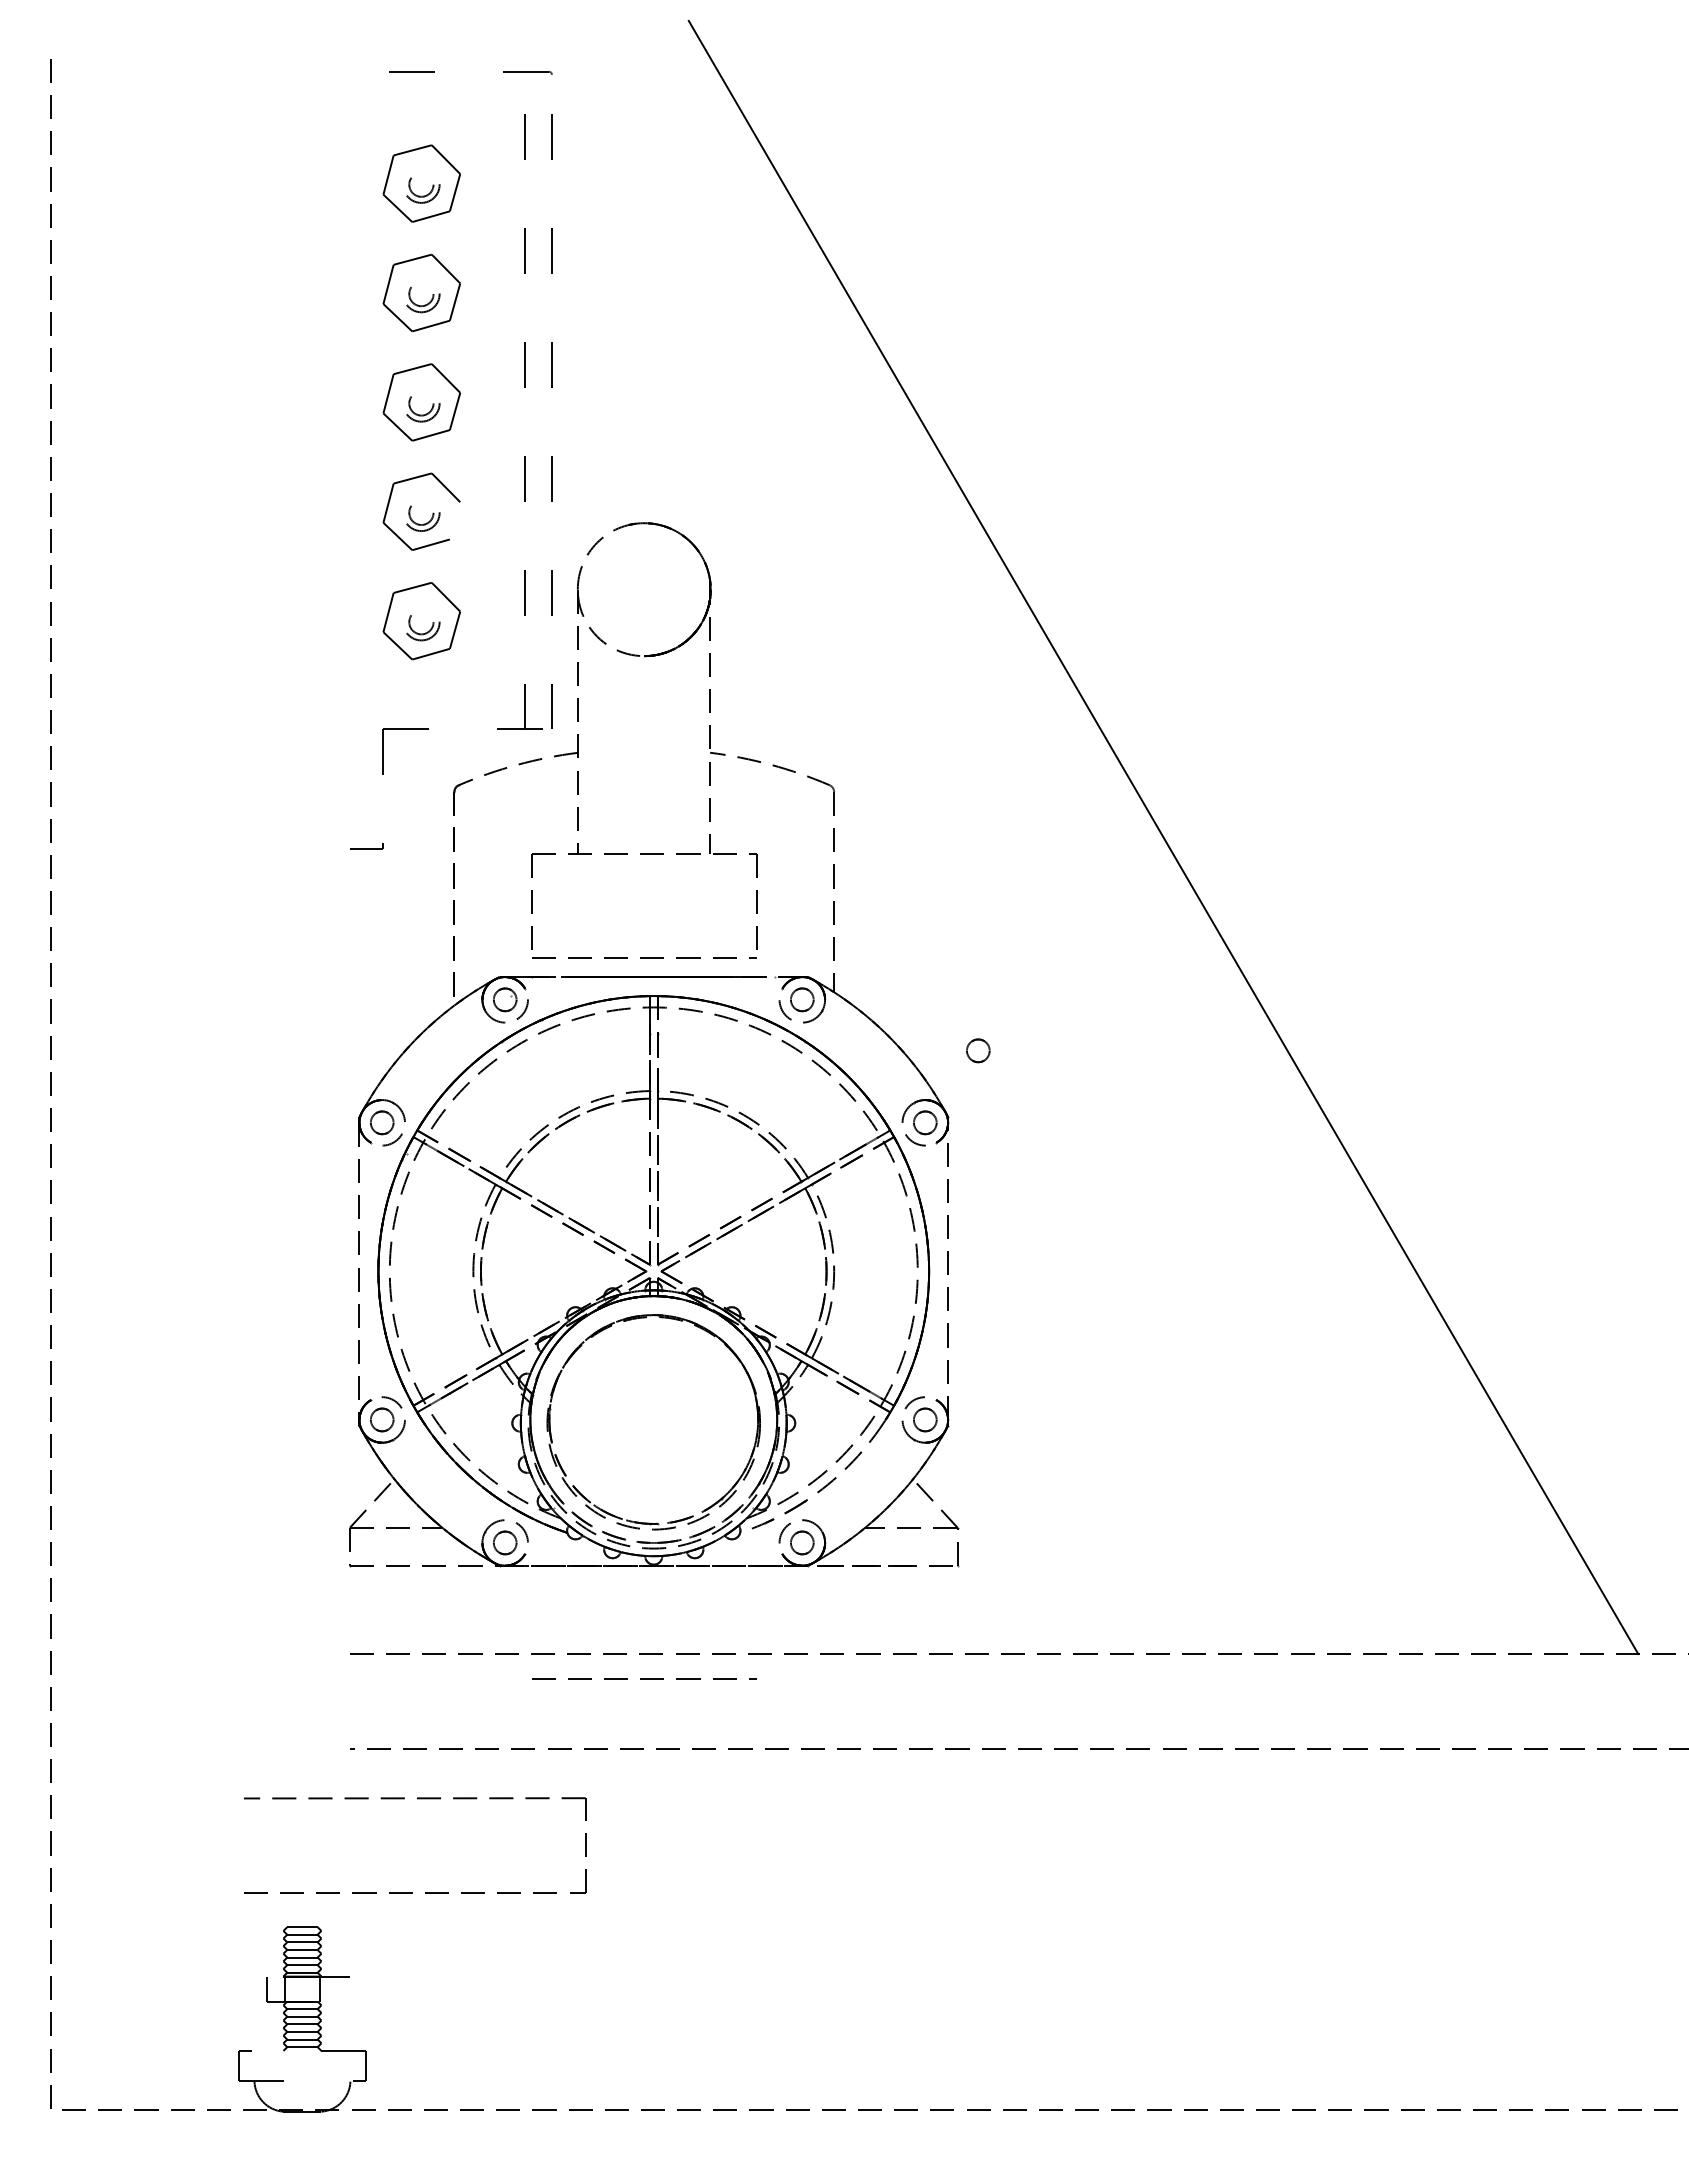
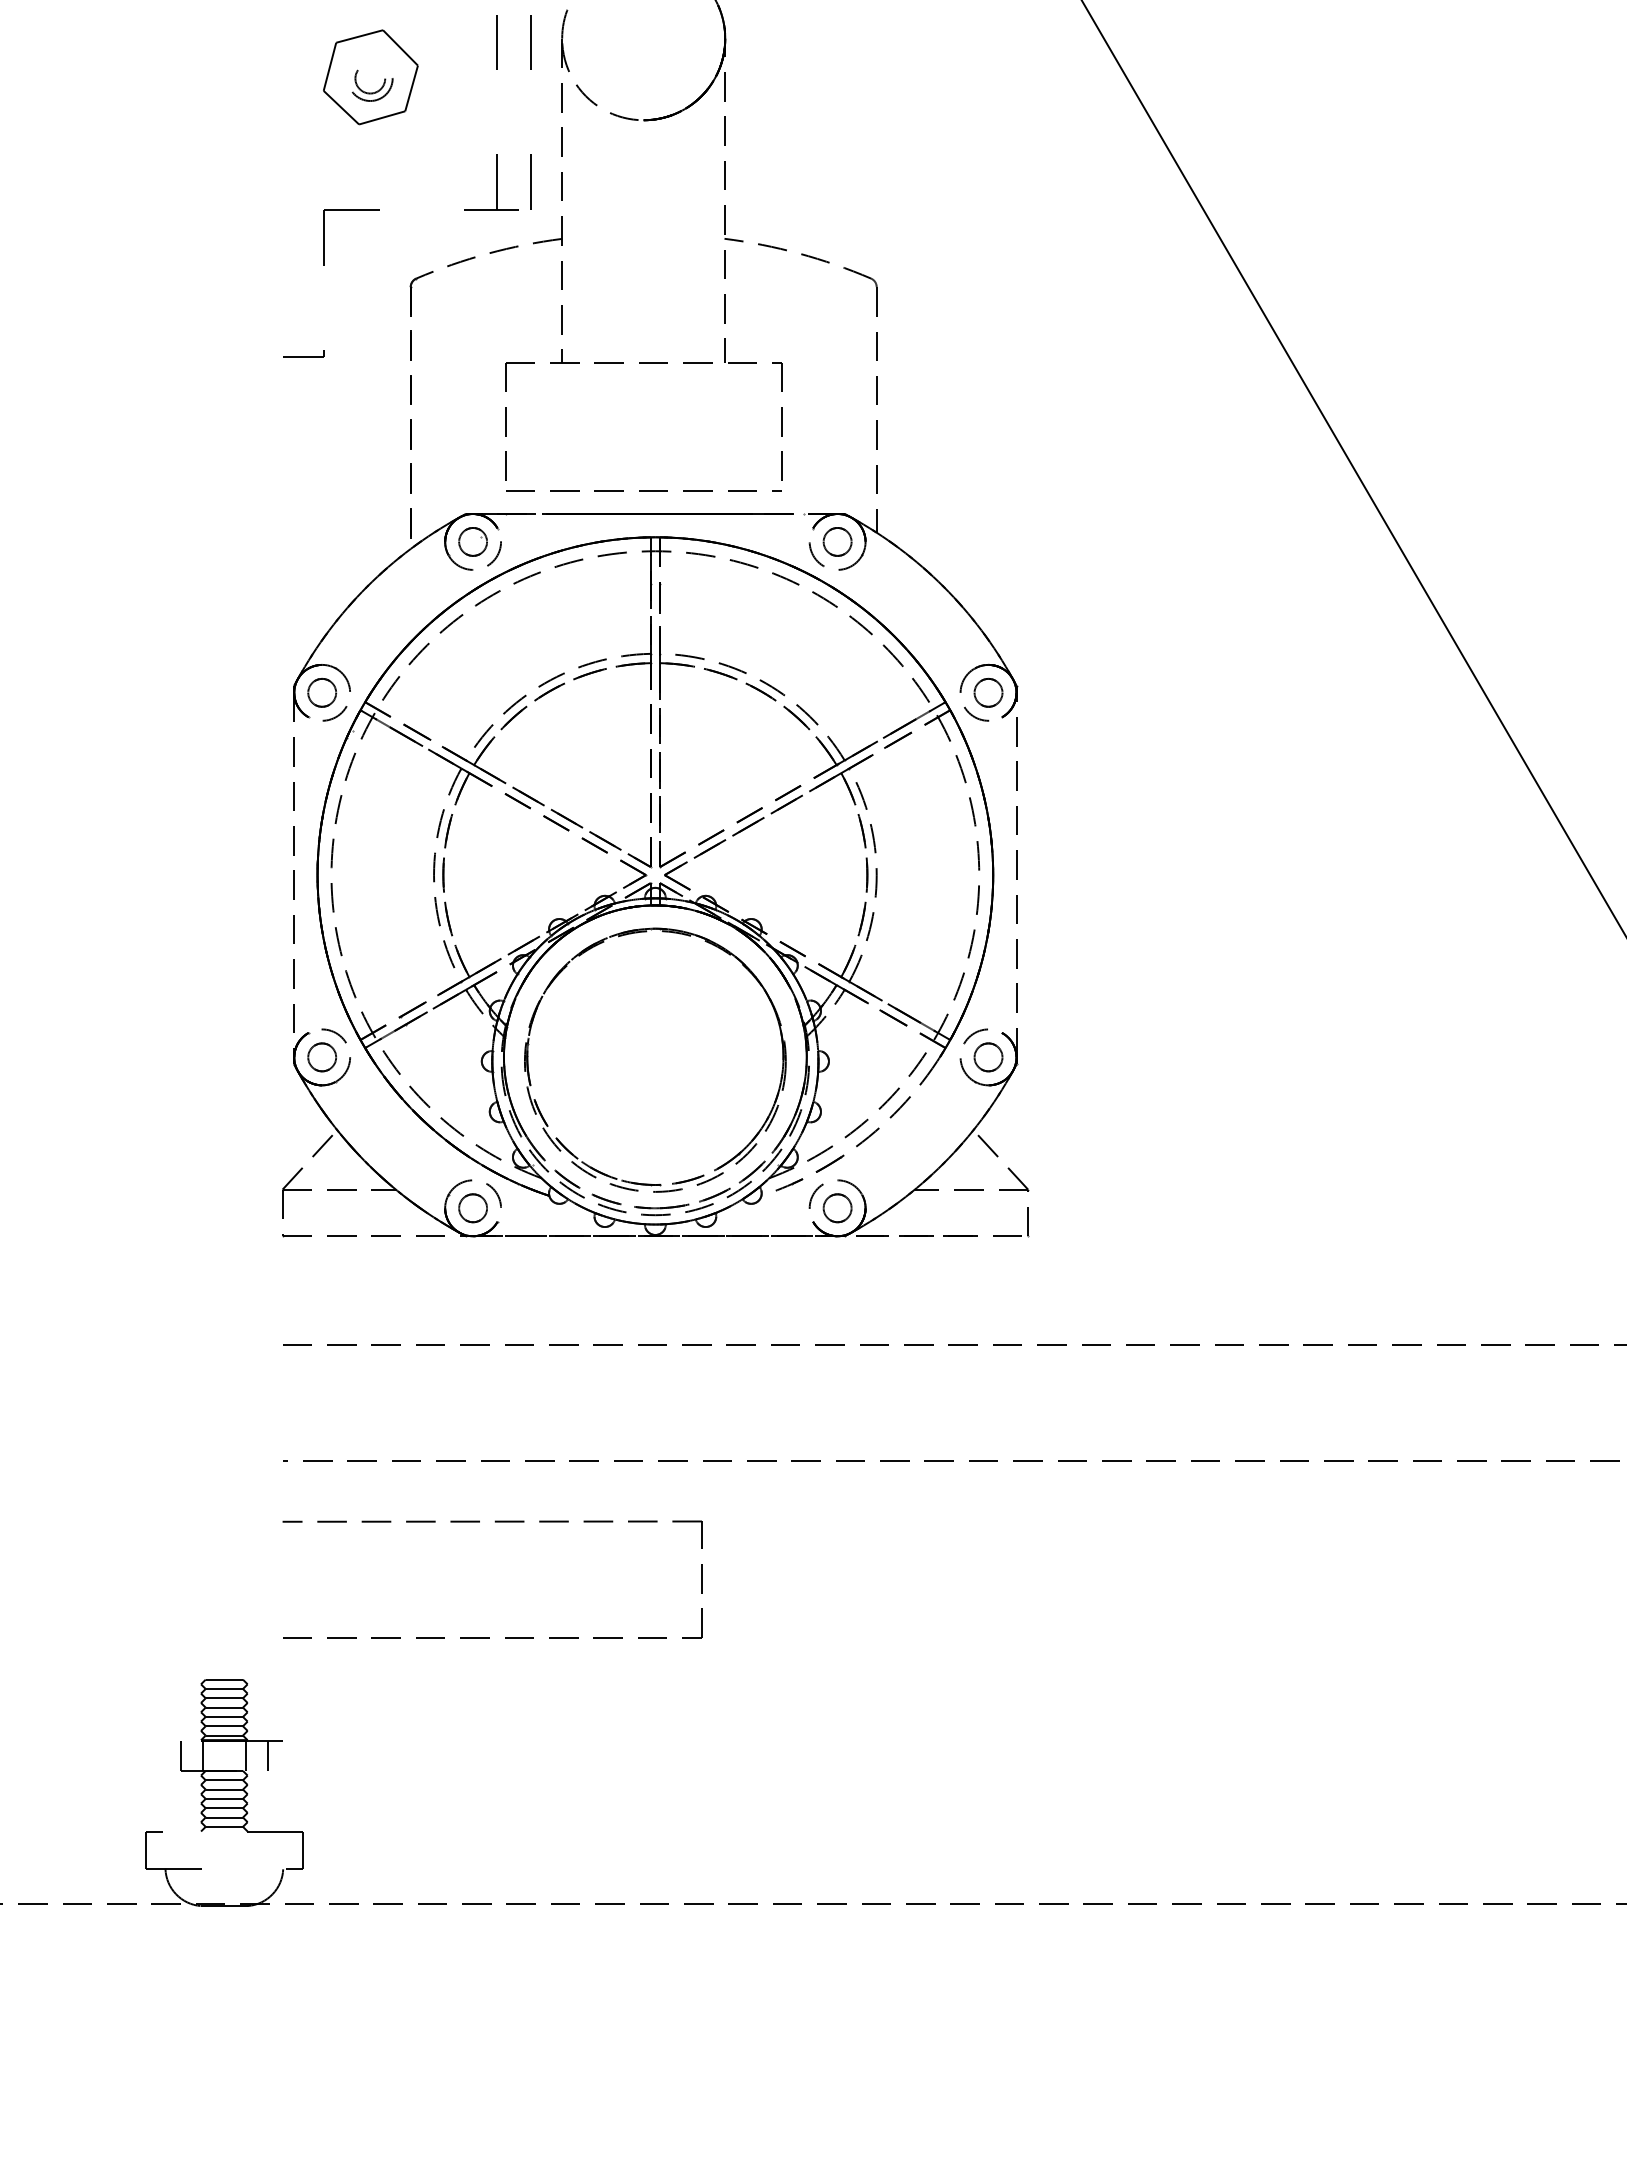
part: (978, 1050) -> (1053, 604), removed
line: (644, 1678) -> (644, 1374), removed
part: (417, 1799) -> (495, 1523), moved
line: (337, 1988) -> (267, 1754), added

